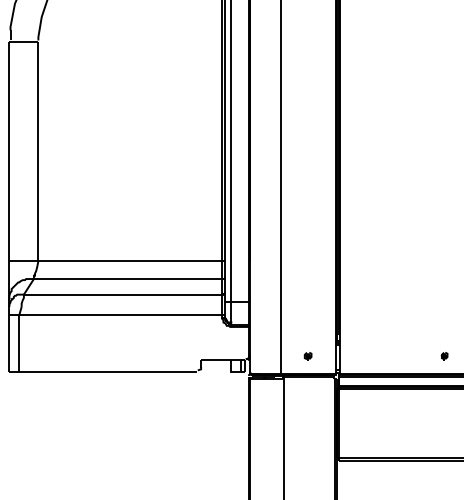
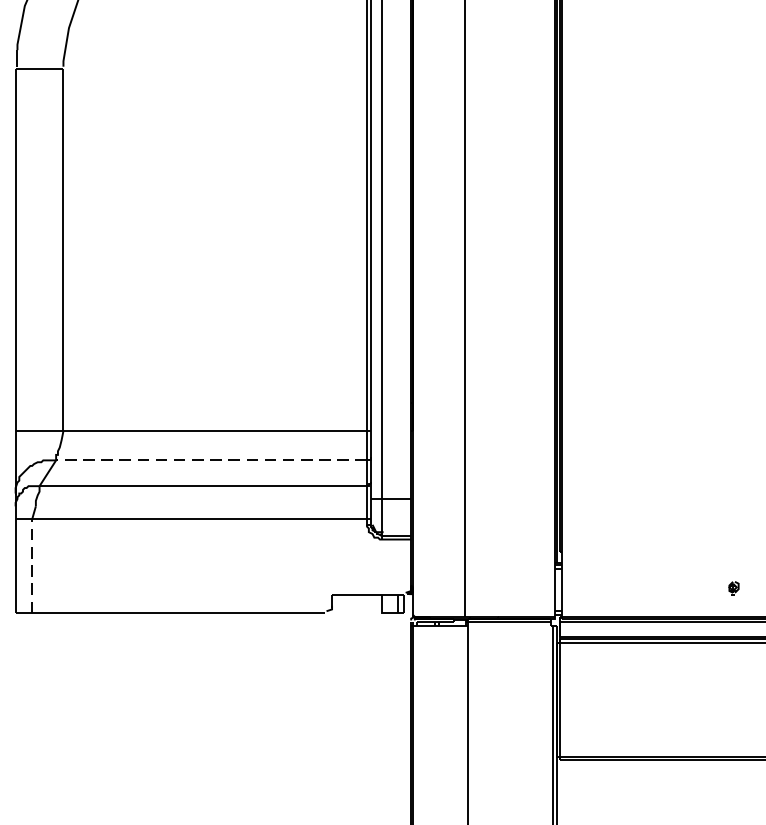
line: (127, 279) -> (210, 461), solid -> dashed
line: (19, 342) -> (32, 565), solid -> dashed
part: (307, 356) -> (507, 588), removed

